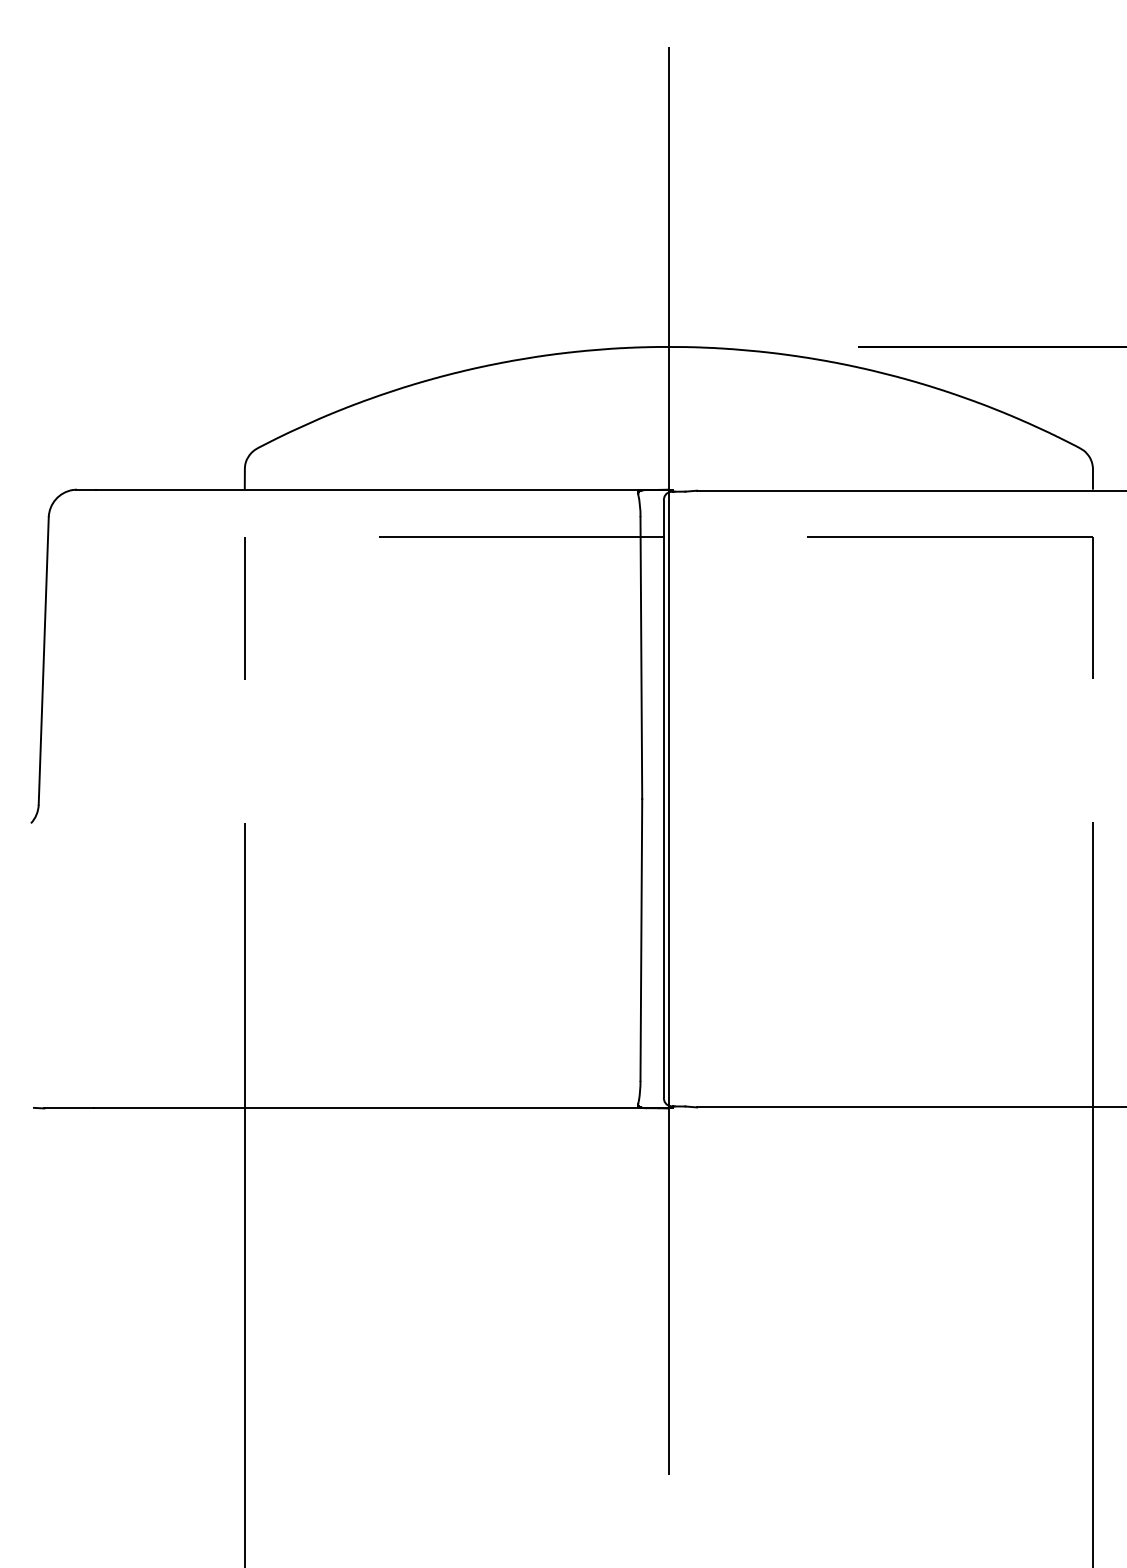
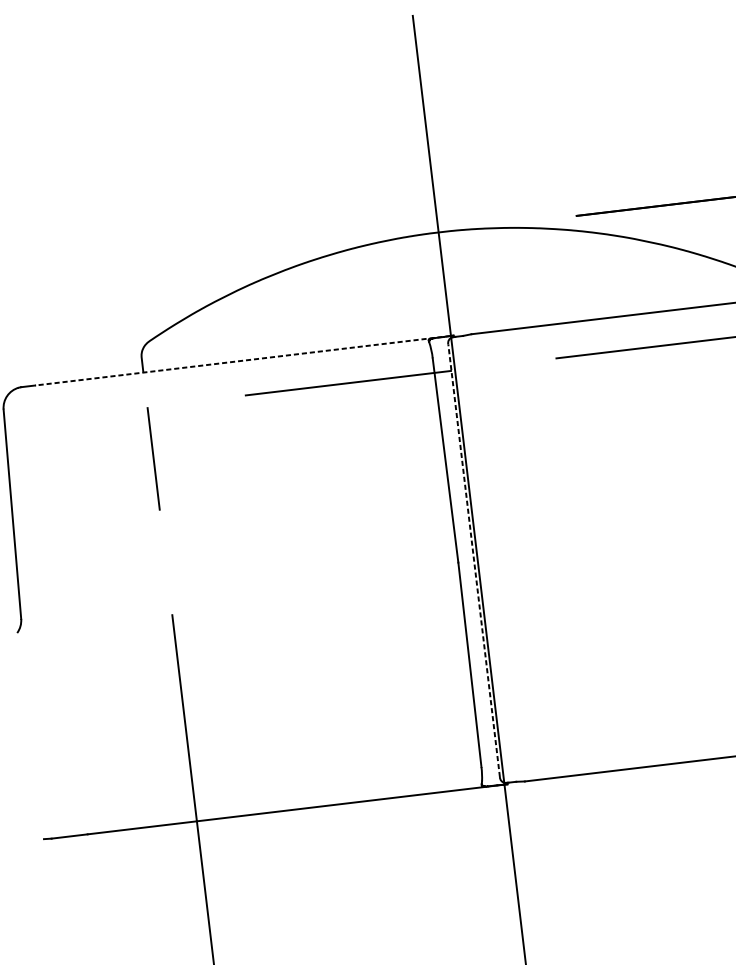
line: (381, 489) -> (242, 360), solid -> dashed
line: (663, 798) -> (473, 560), solid -> dashed

